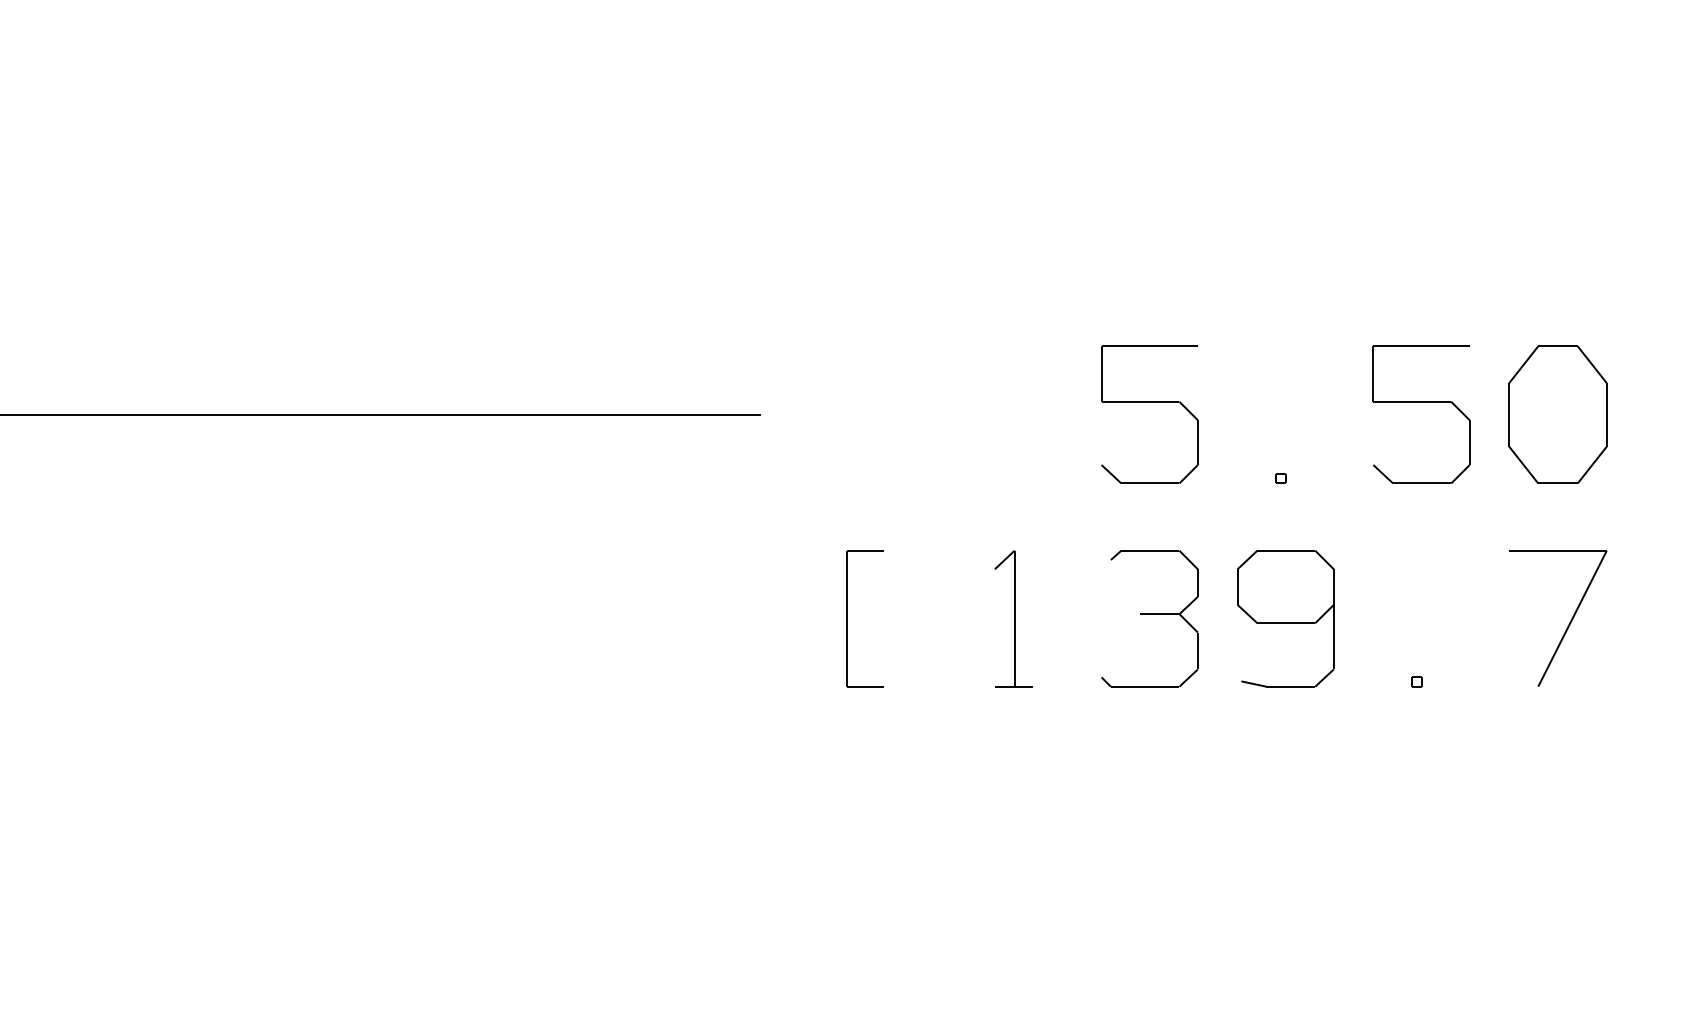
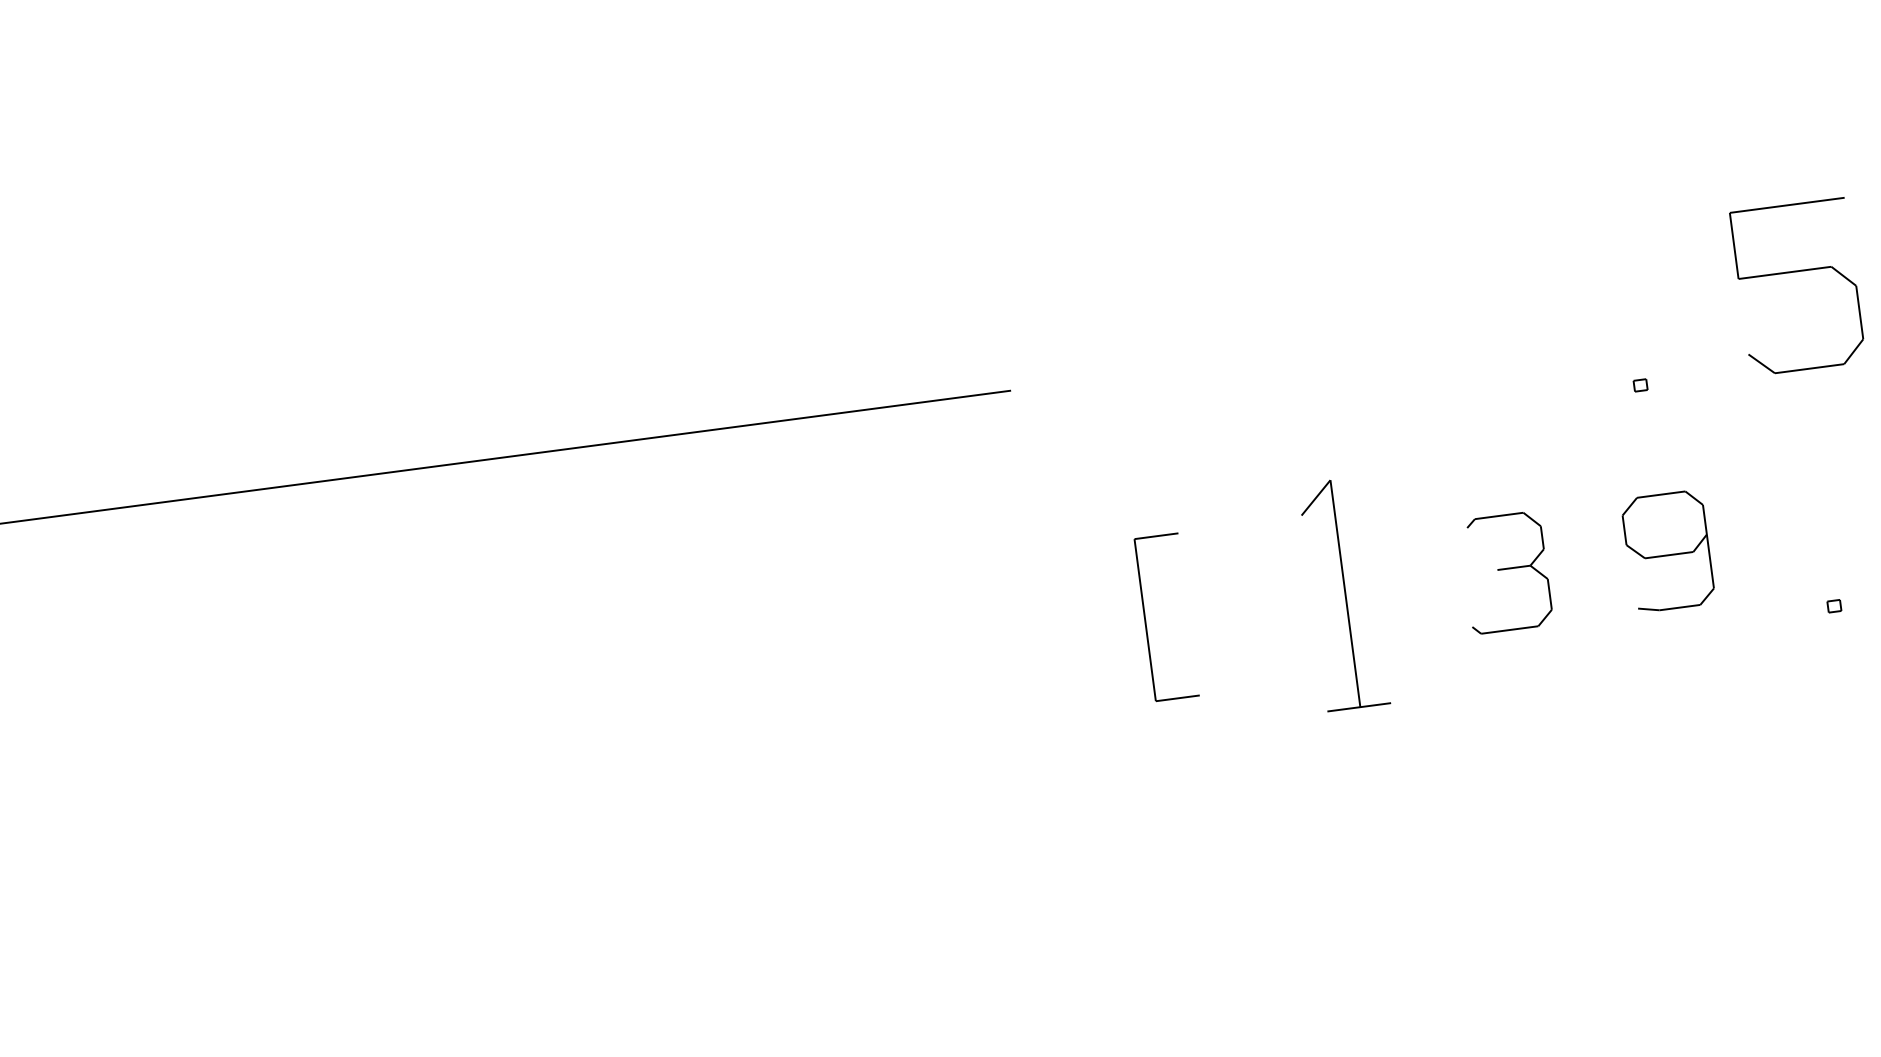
part: (1149, 402) -> (1471, 314), removed
part: (1013, 618) -> (1343, 593), size x1.4
part: (1149, 618) -> (1505, 572), size x0.7
part: (1285, 618) -> (1667, 551), size x0.7

